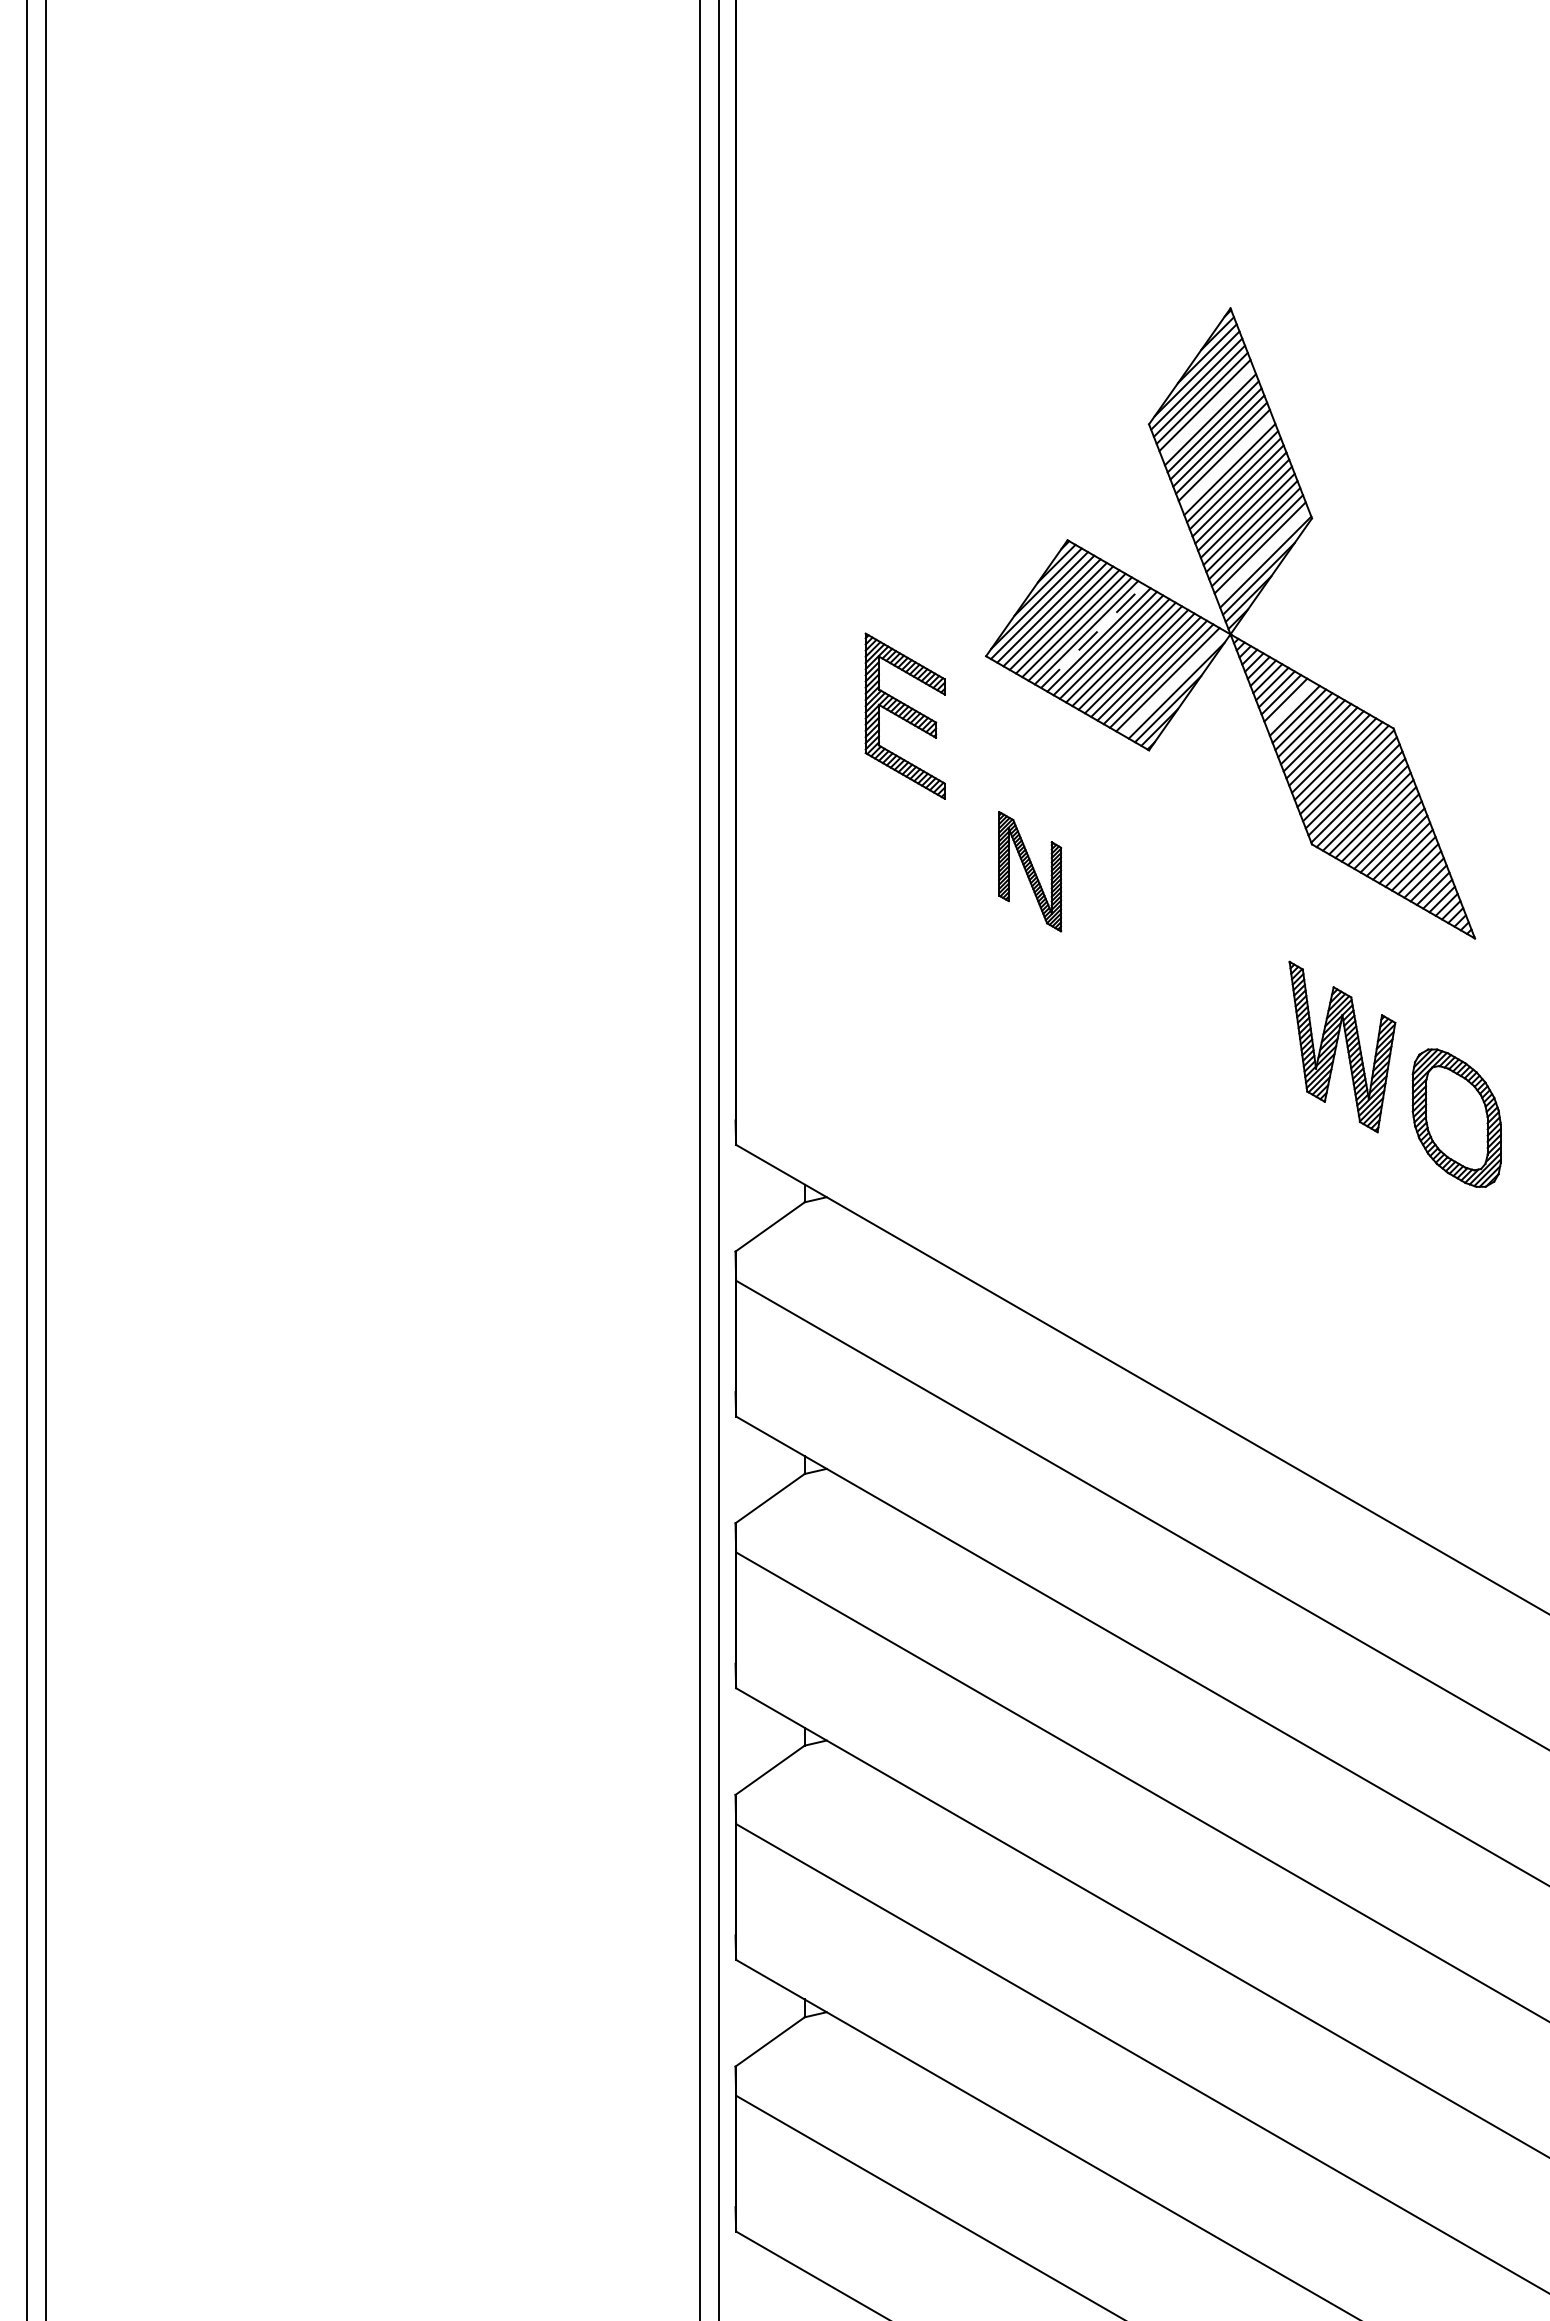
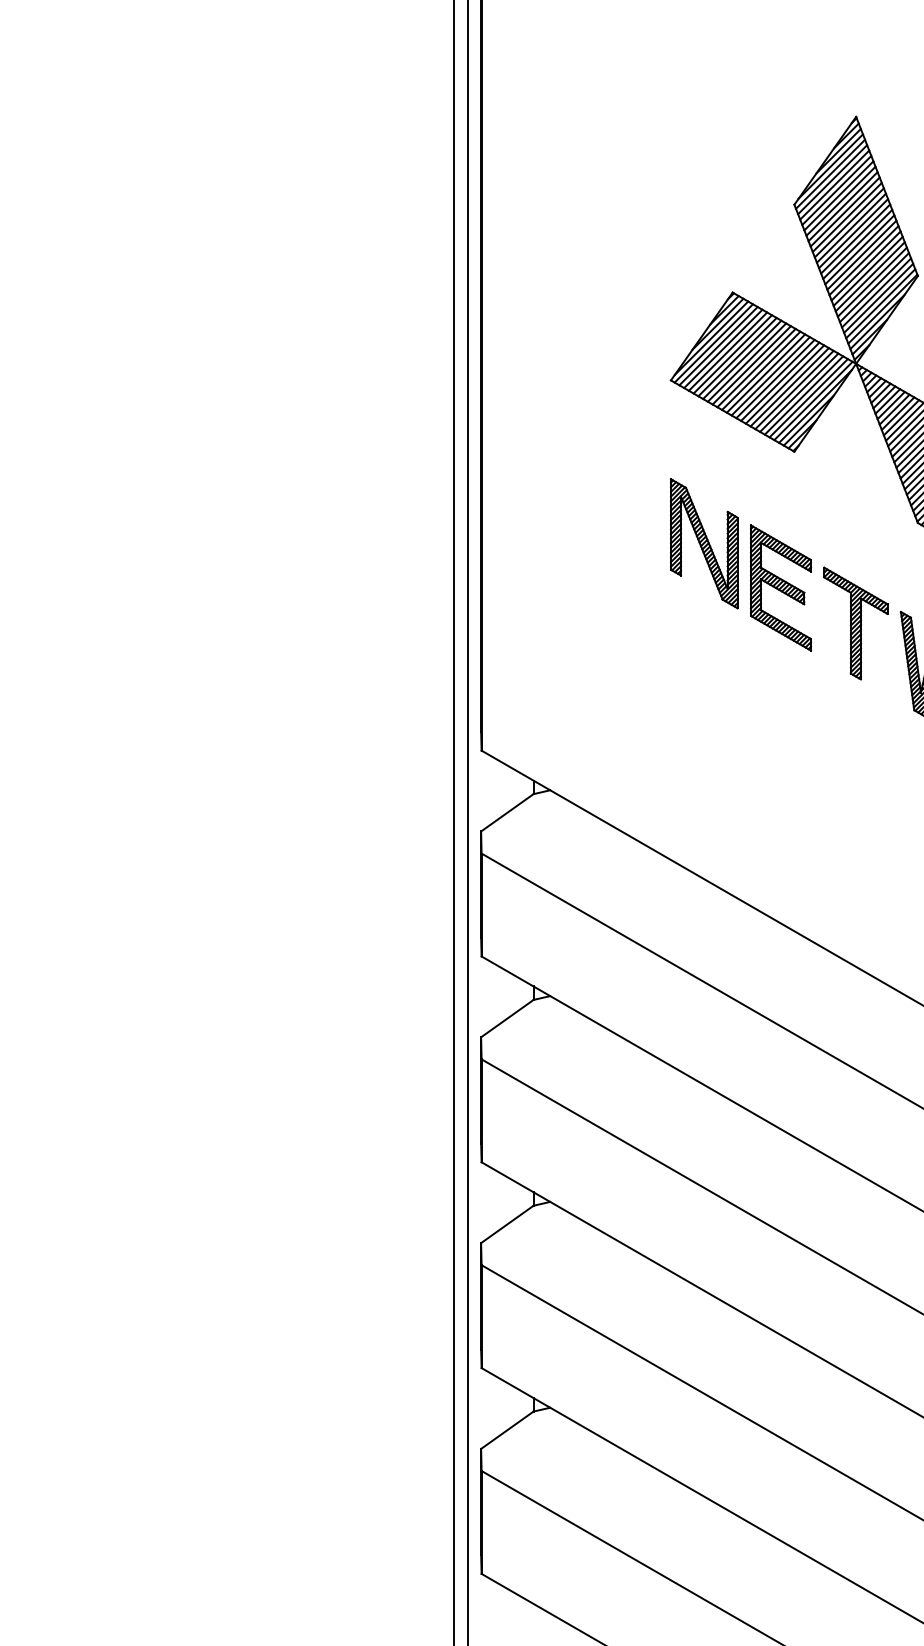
line: (1207, 412) -> (838, 195), added
line: (1226, 462) -> (853, 233), added
line: (1262, 554) -> (880, 303), added
line: (1093, 635) -> (752, 364), dashed -> solid
line: (1173, 683) -> (812, 401), added
line: (1290, 705) -> (901, 417), added
part: (904, 715) -> (780, 587), moved
part: (1030, 871) -> (704, 543), size x1.43
part: (1230, 976) -> (856, 623), added

